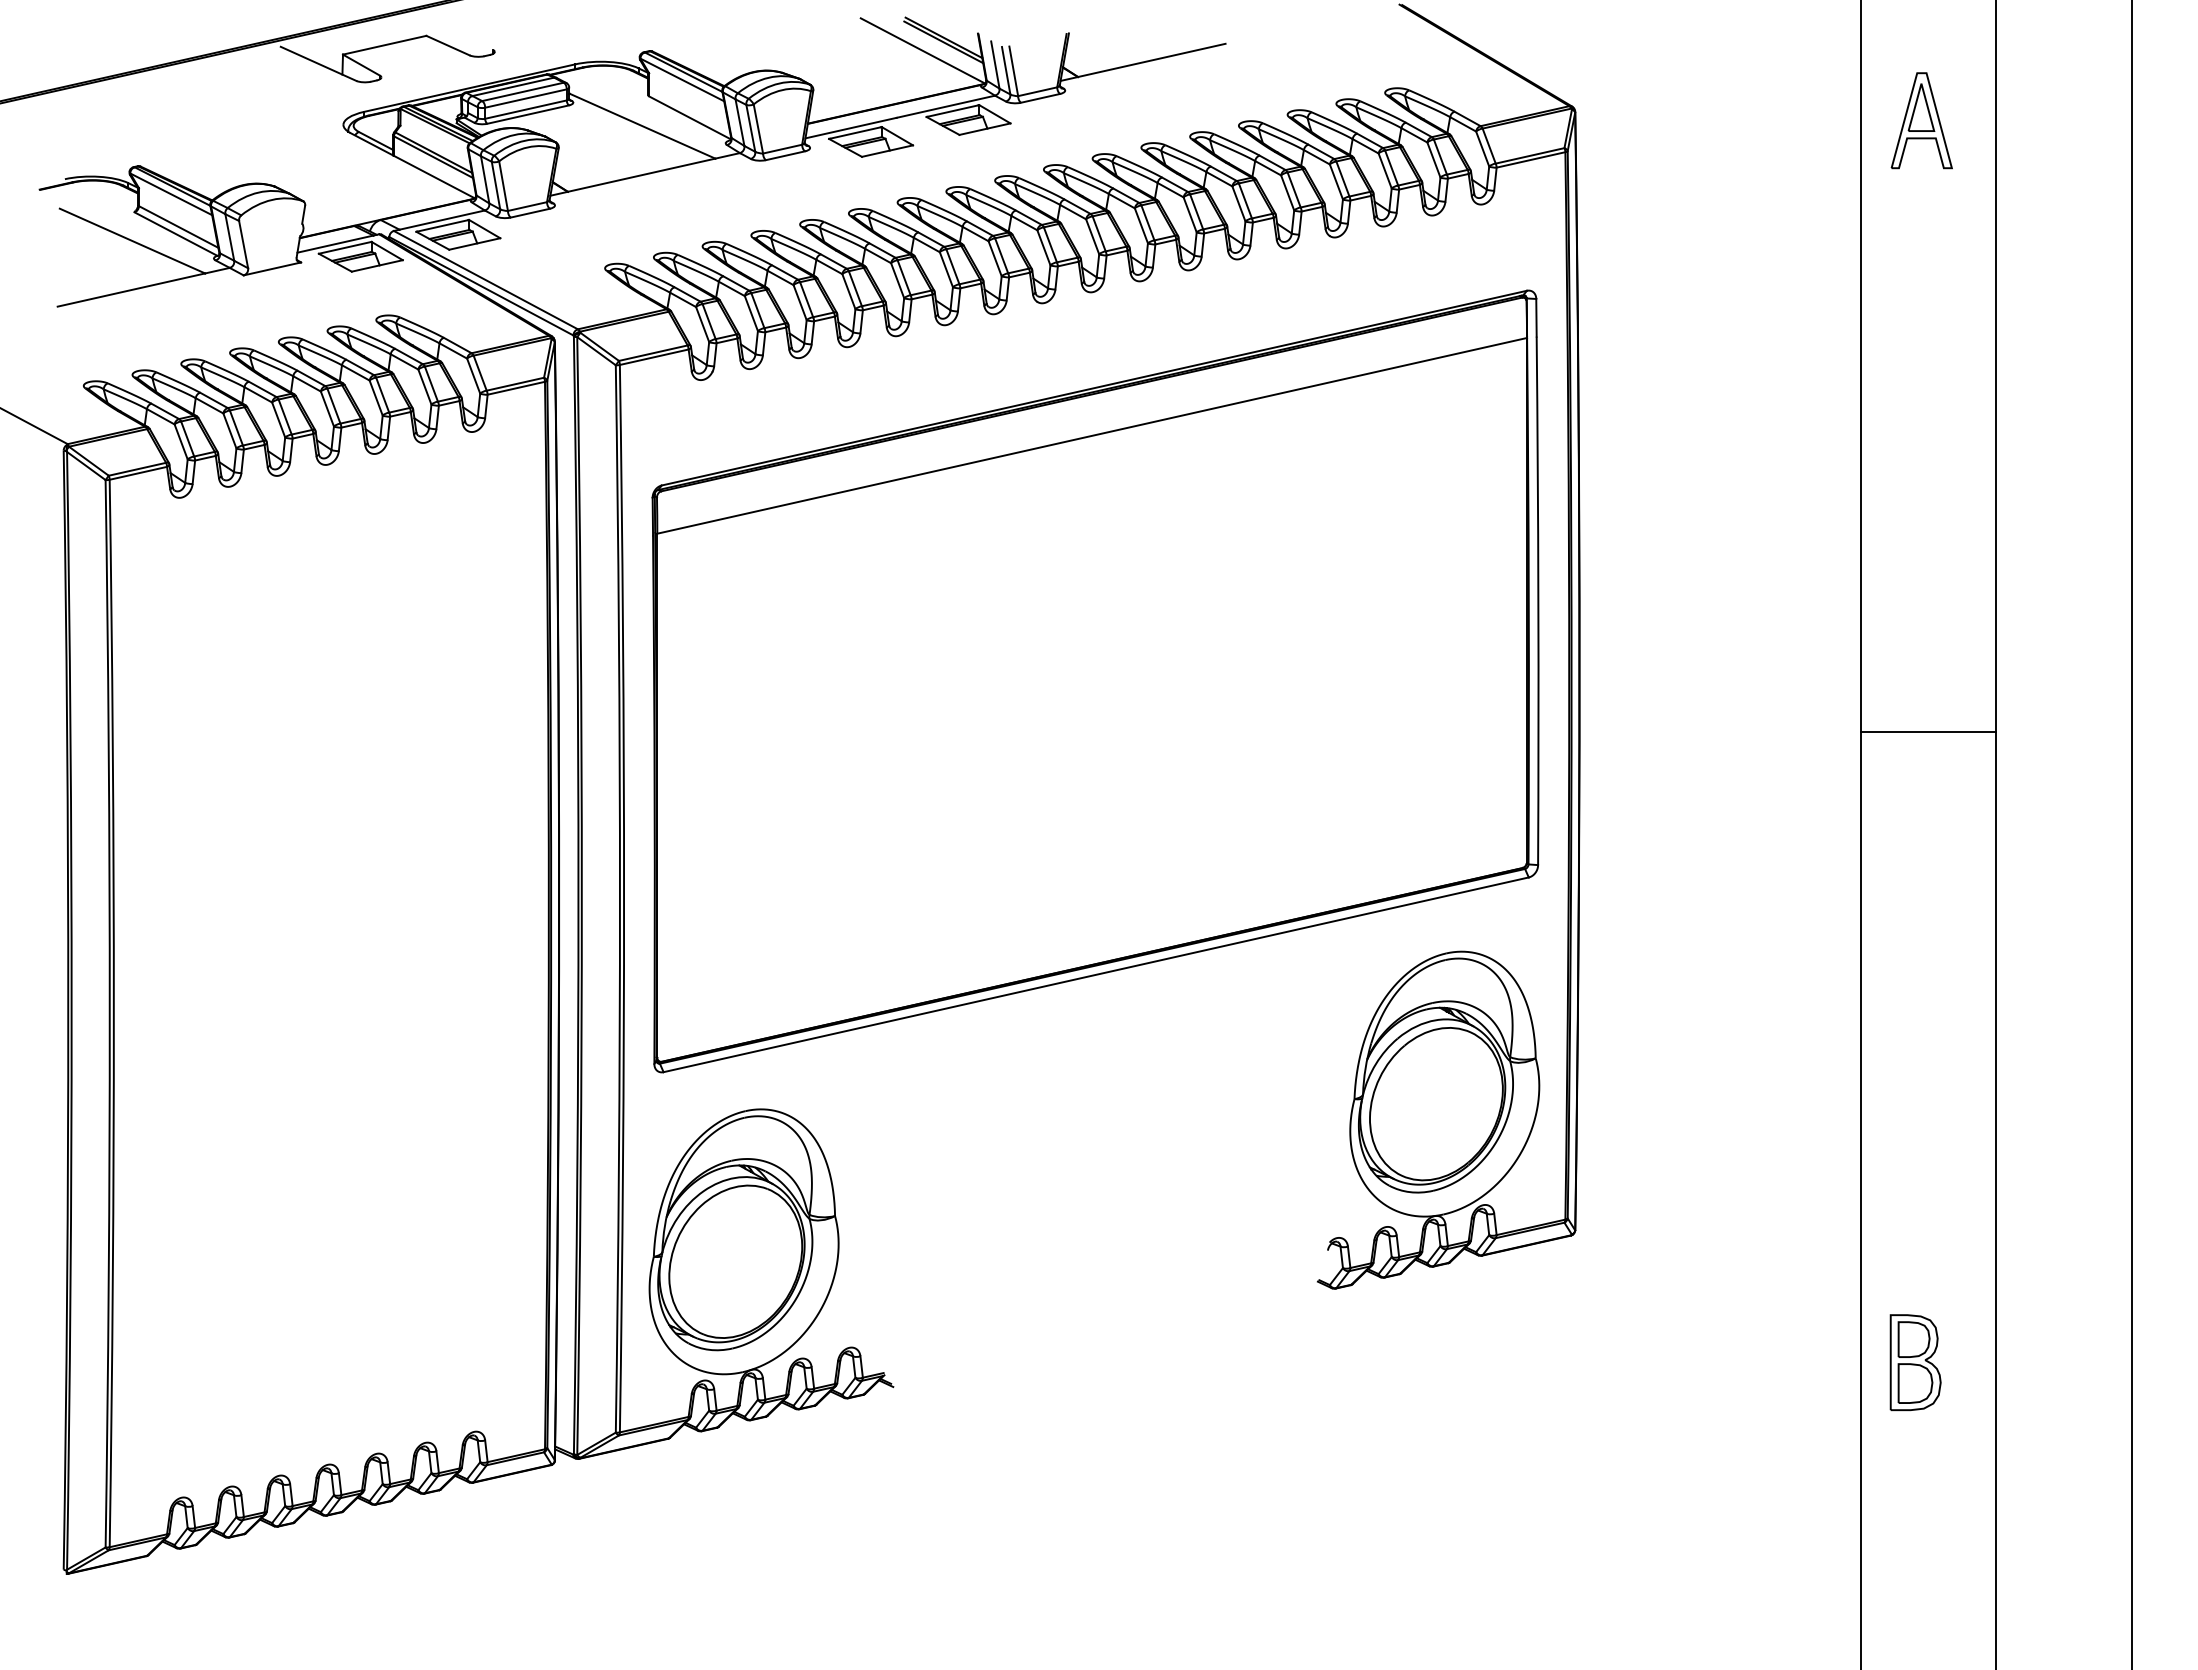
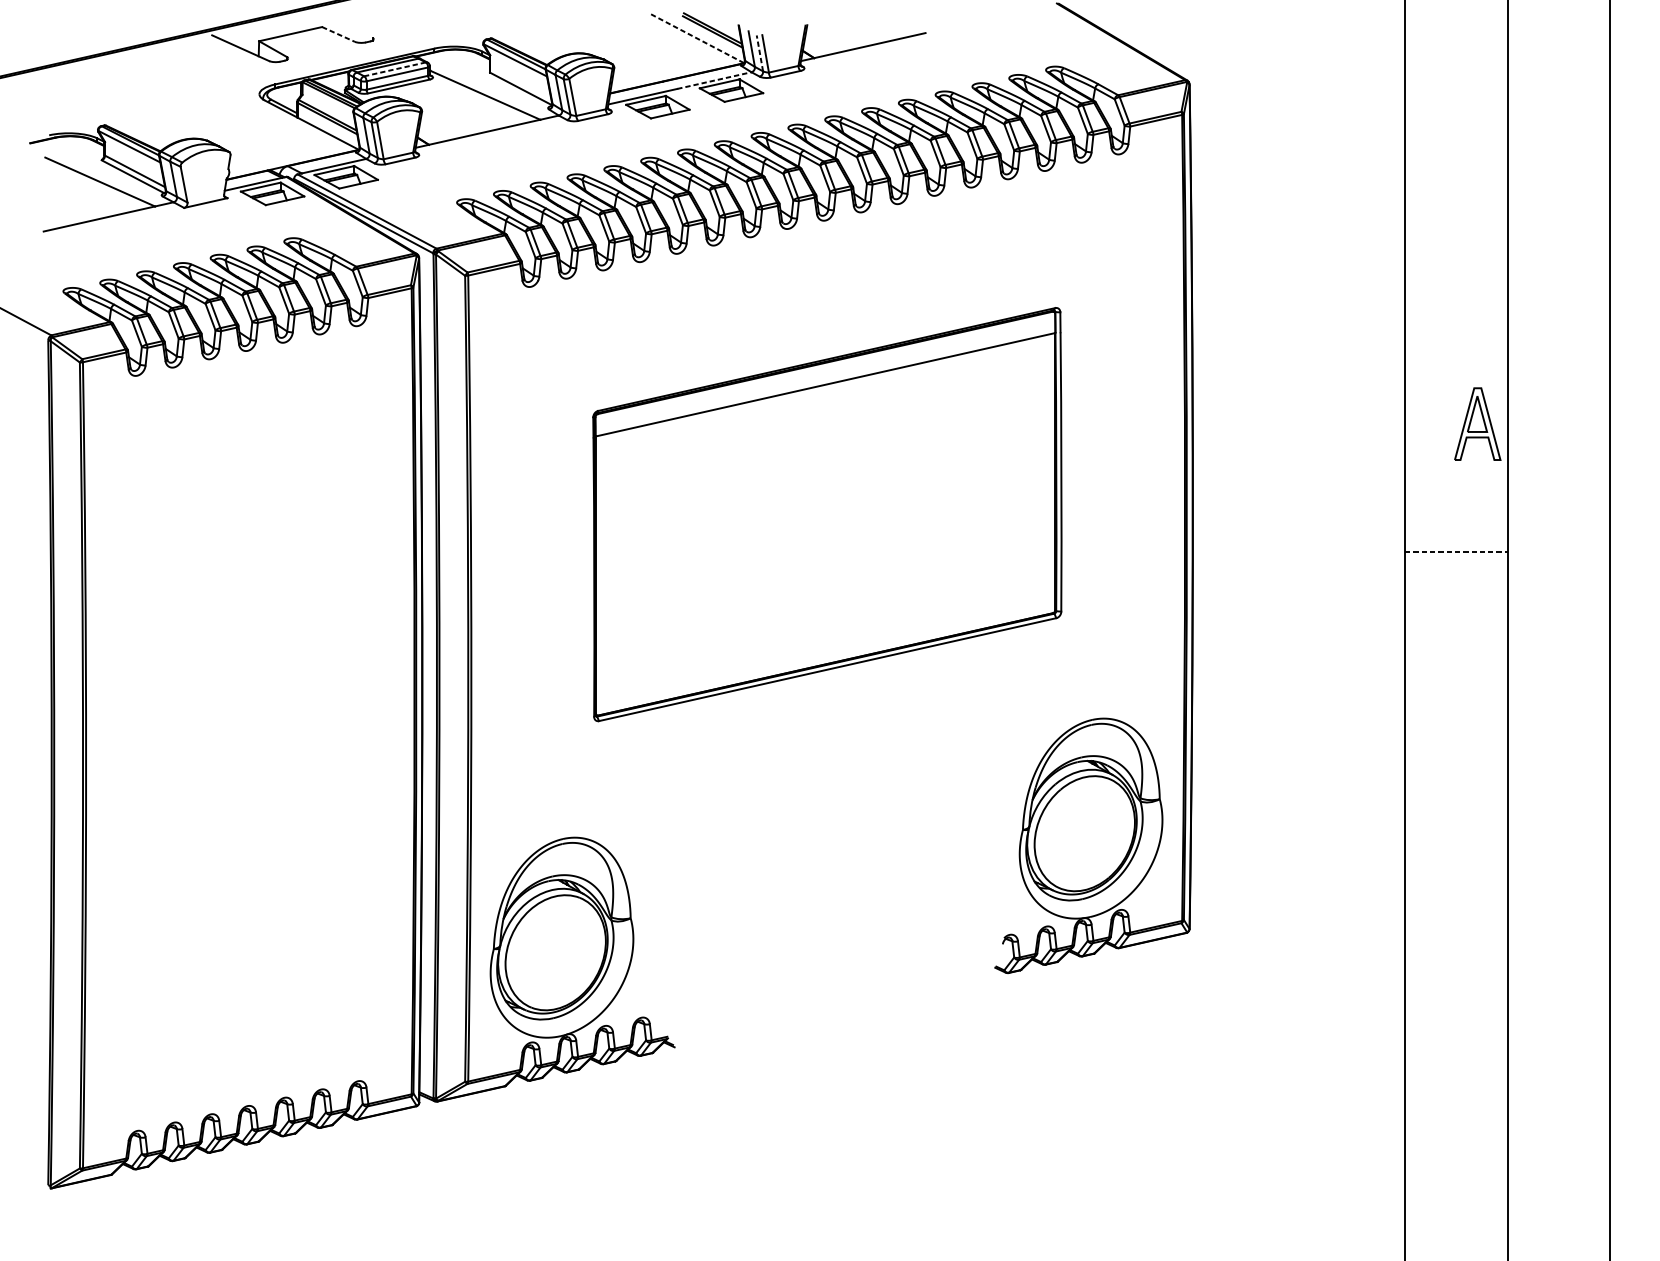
line: (448, 45) -> (338, 34), solid -> dashed
line: (922, 50) -> (696, 38), solid -> dashed
line: (1006, 70) -> (760, 53), solid -> dashed
line: (523, 91) -> (395, 69), solid -> dashed
line: (946, 106) -> (714, 80), solid -> dashed
part: (1921, 120) -> (1477, 423), moved
part: (1095, 681) -> (827, 514), size x0.7
line: (1928, 731) -> (1456, 552), solid -> dashed
part: (1915, 1362) -> (1446, 1028), removed

